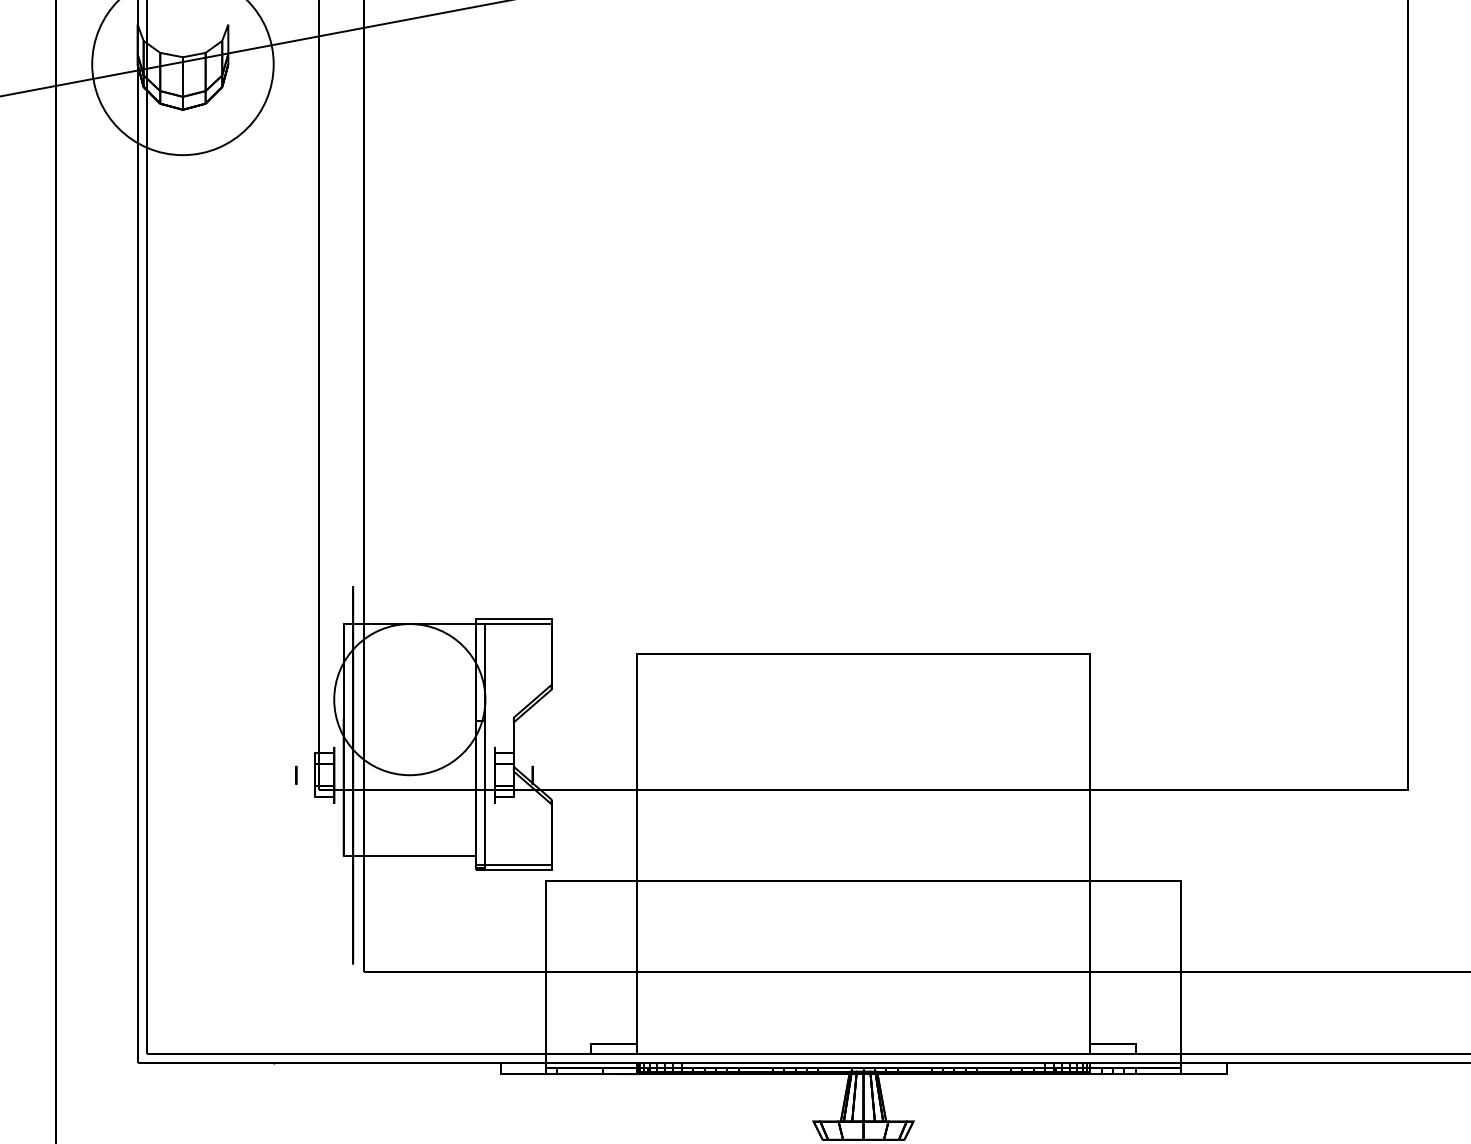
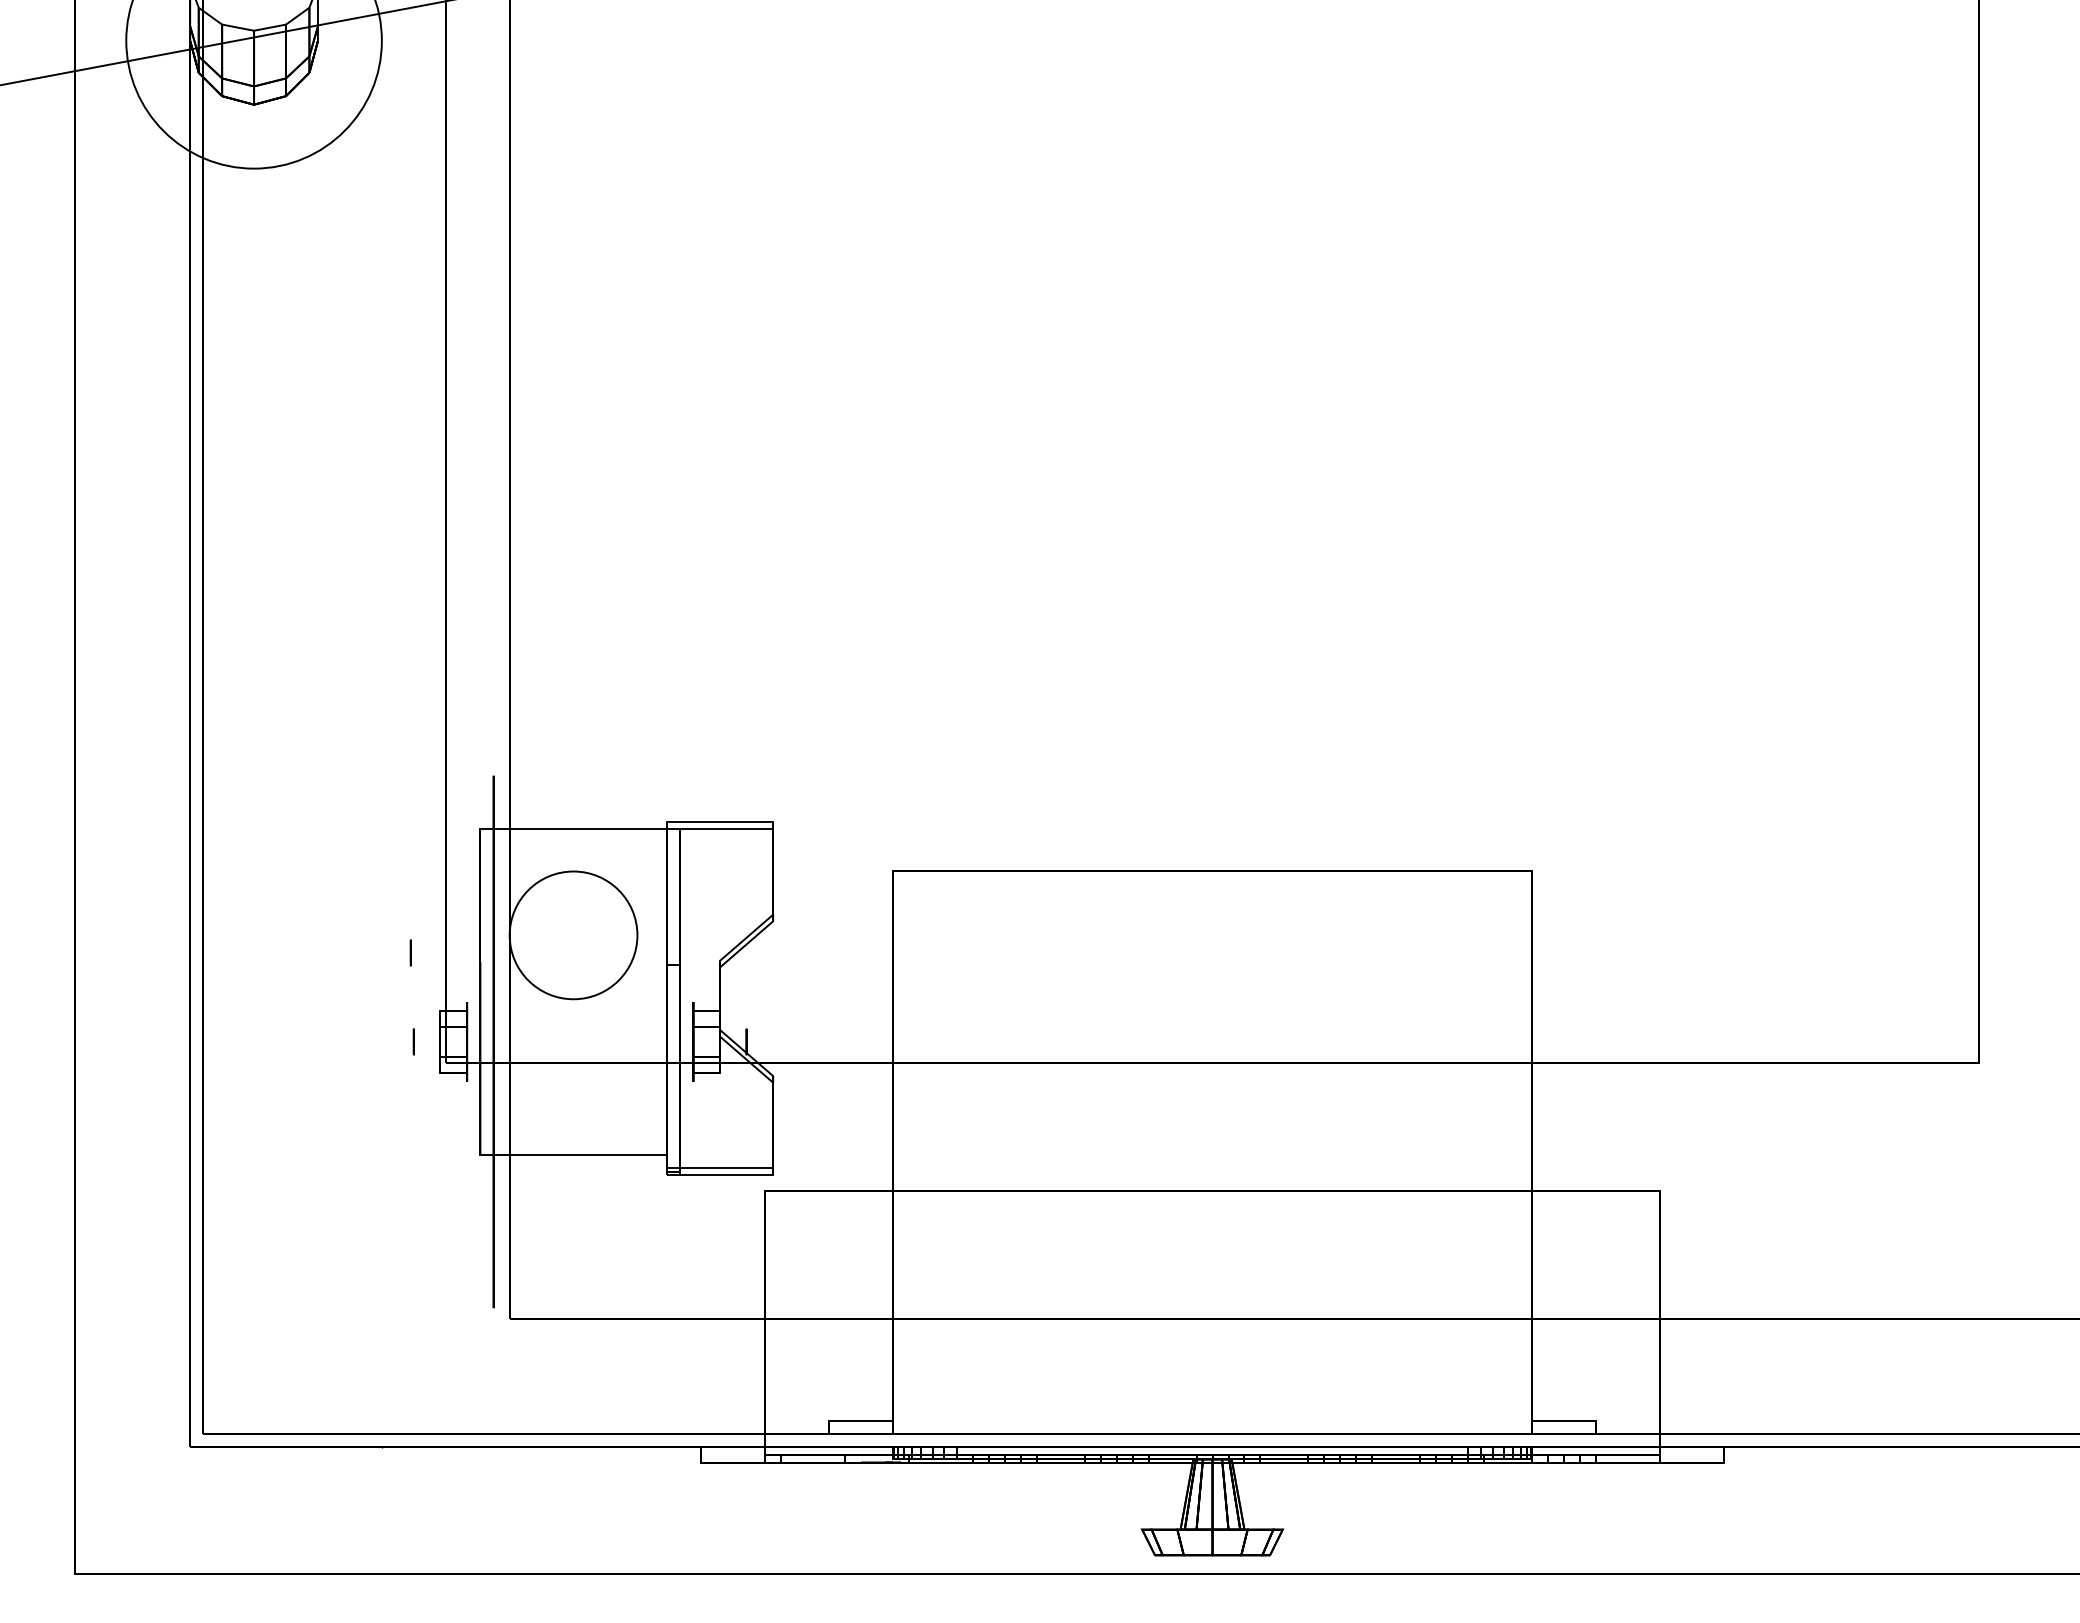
circle: (409, 699) -> (573, 934), size x0.6
circle: (294, 711) -> (410, 952), added

